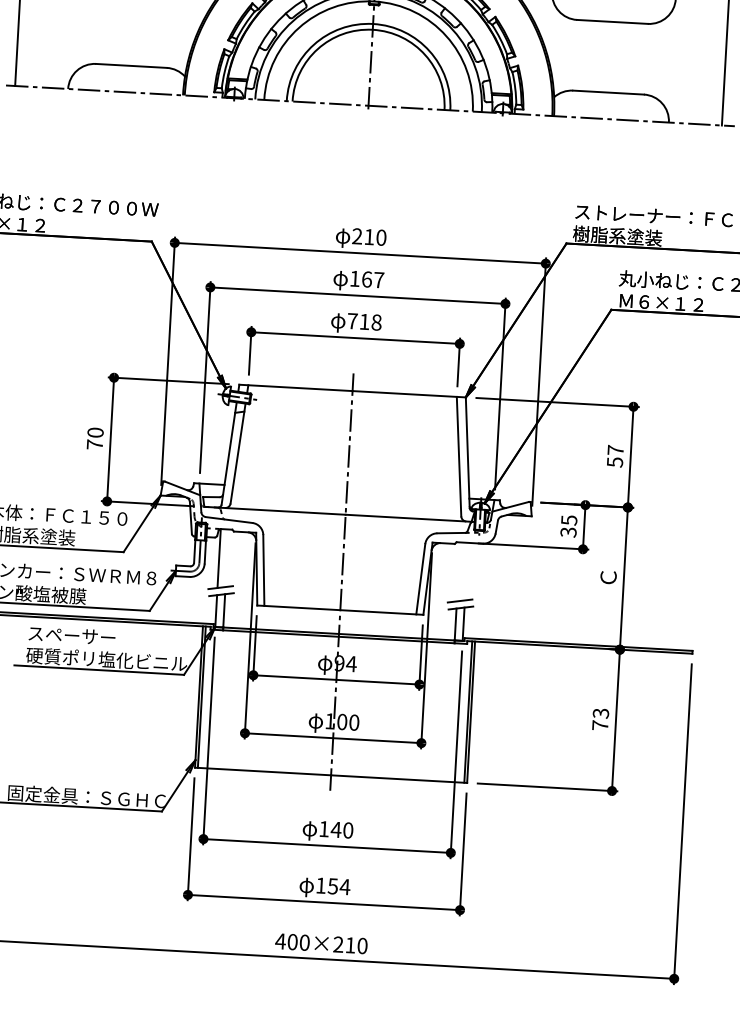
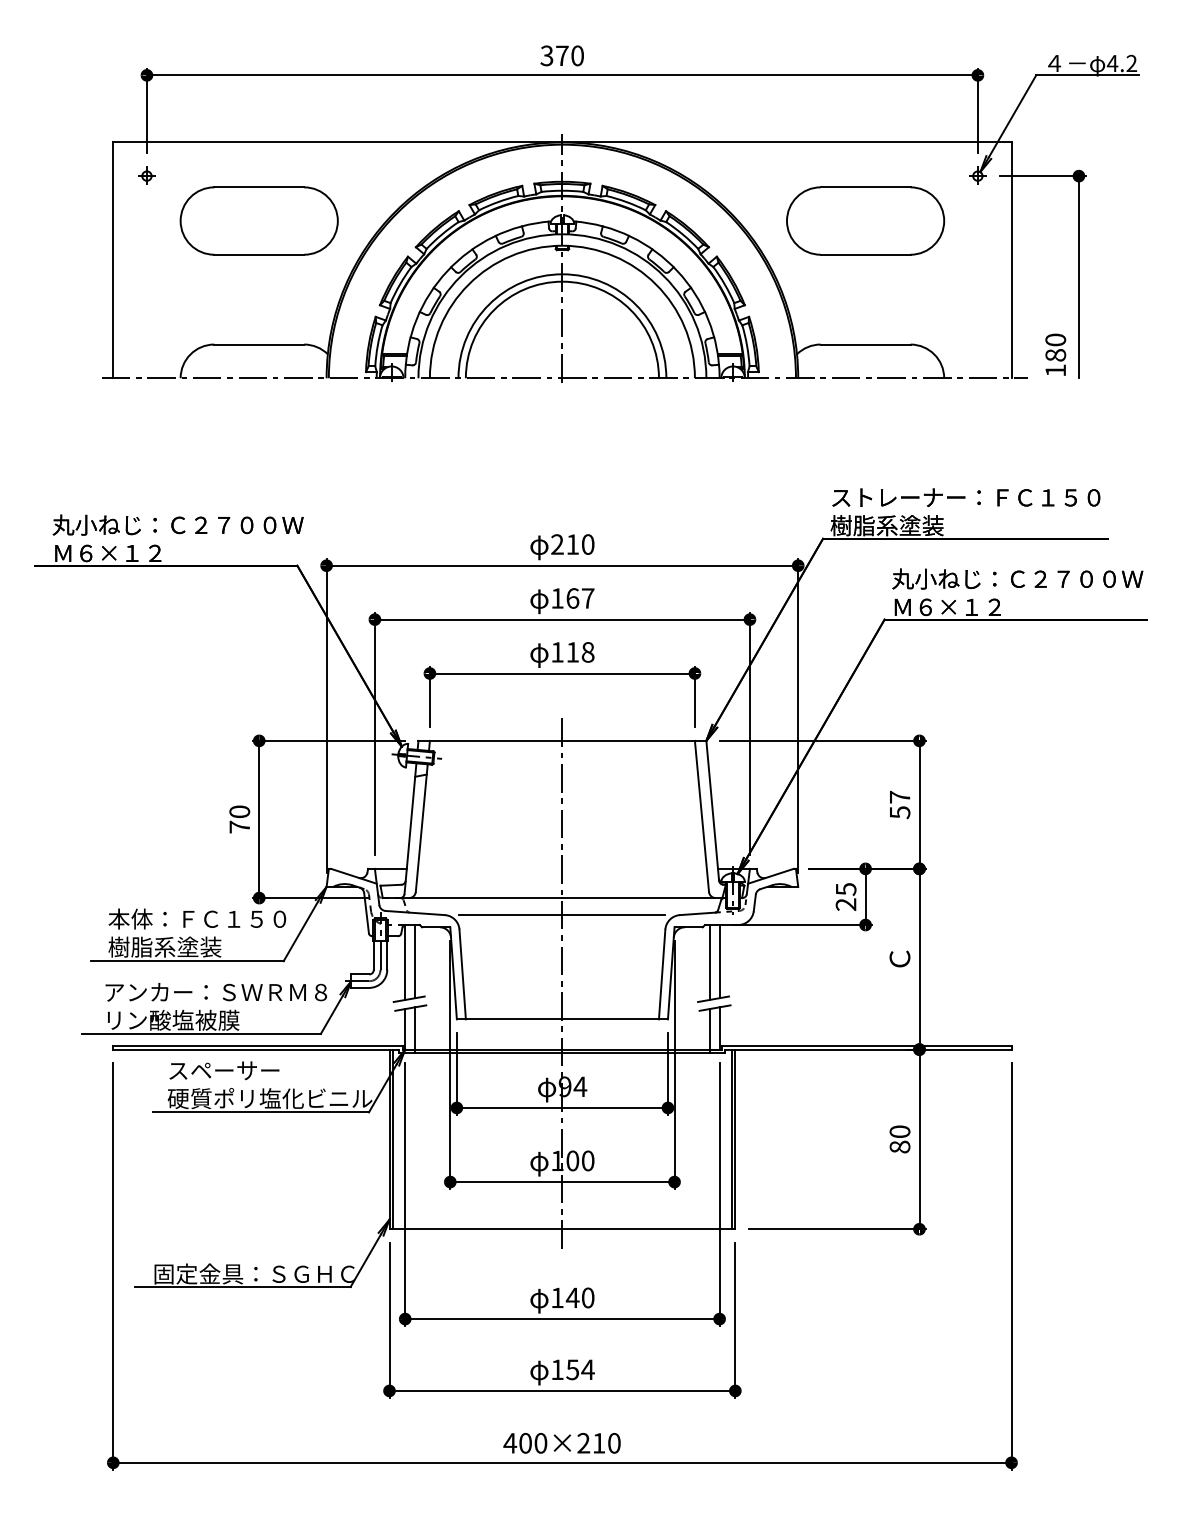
text: (352, 321) -> (557, 652), 718 -> 118
line: (344, 528) -> (562, 915), added
text: (568, 532) -> (846, 904), 35 -> 25
line: (227, 558) -> (415, 961), added
line: (458, 571) -> (709, 962), added
line: (466, 571) -> (719, 961), added
text: (600, 719) -> (899, 1139), 73 -> 80

